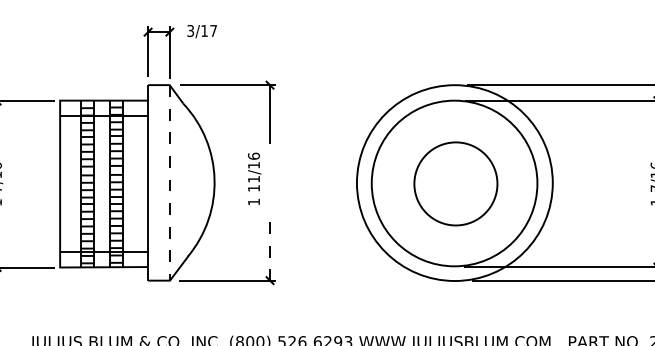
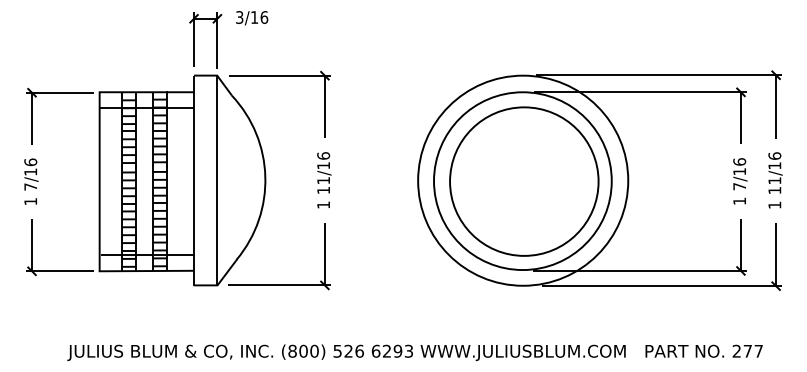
text: (213, 30) -> (264, 17), 3/17 -> 3/16
text: (254, 179) -> (324, 180), moved
line: (169, 182) -> (217, 180), dashed -> solid
circle: (456, 183) -> (524, 181), size x1.67
line: (269, 251) -> (324, 254), dashed -> solid

